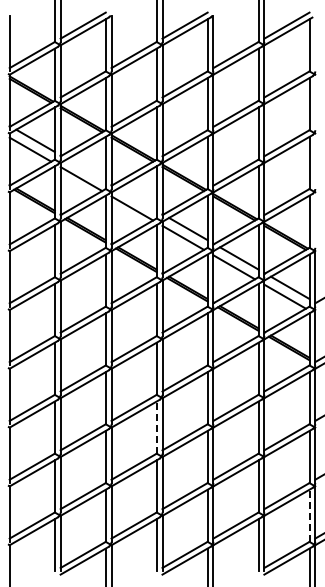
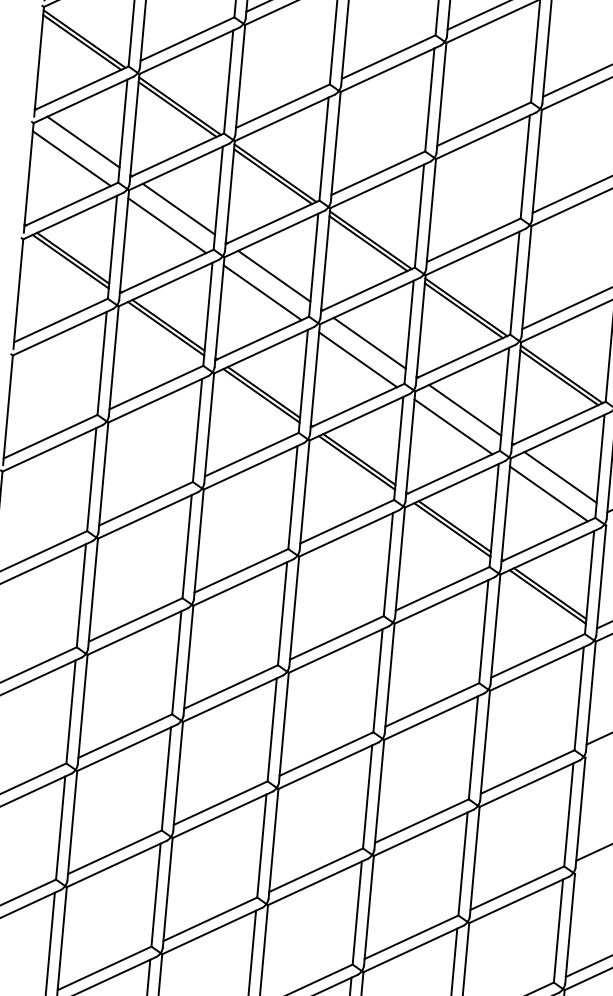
line: (86, 170) -> (178, 209), added
line: (137, 199) -> (274, 275), added
line: (156, 427) -> (271, 729), dashed -> solid
line: (309, 515) -> (558, 930), dashed -> solid

